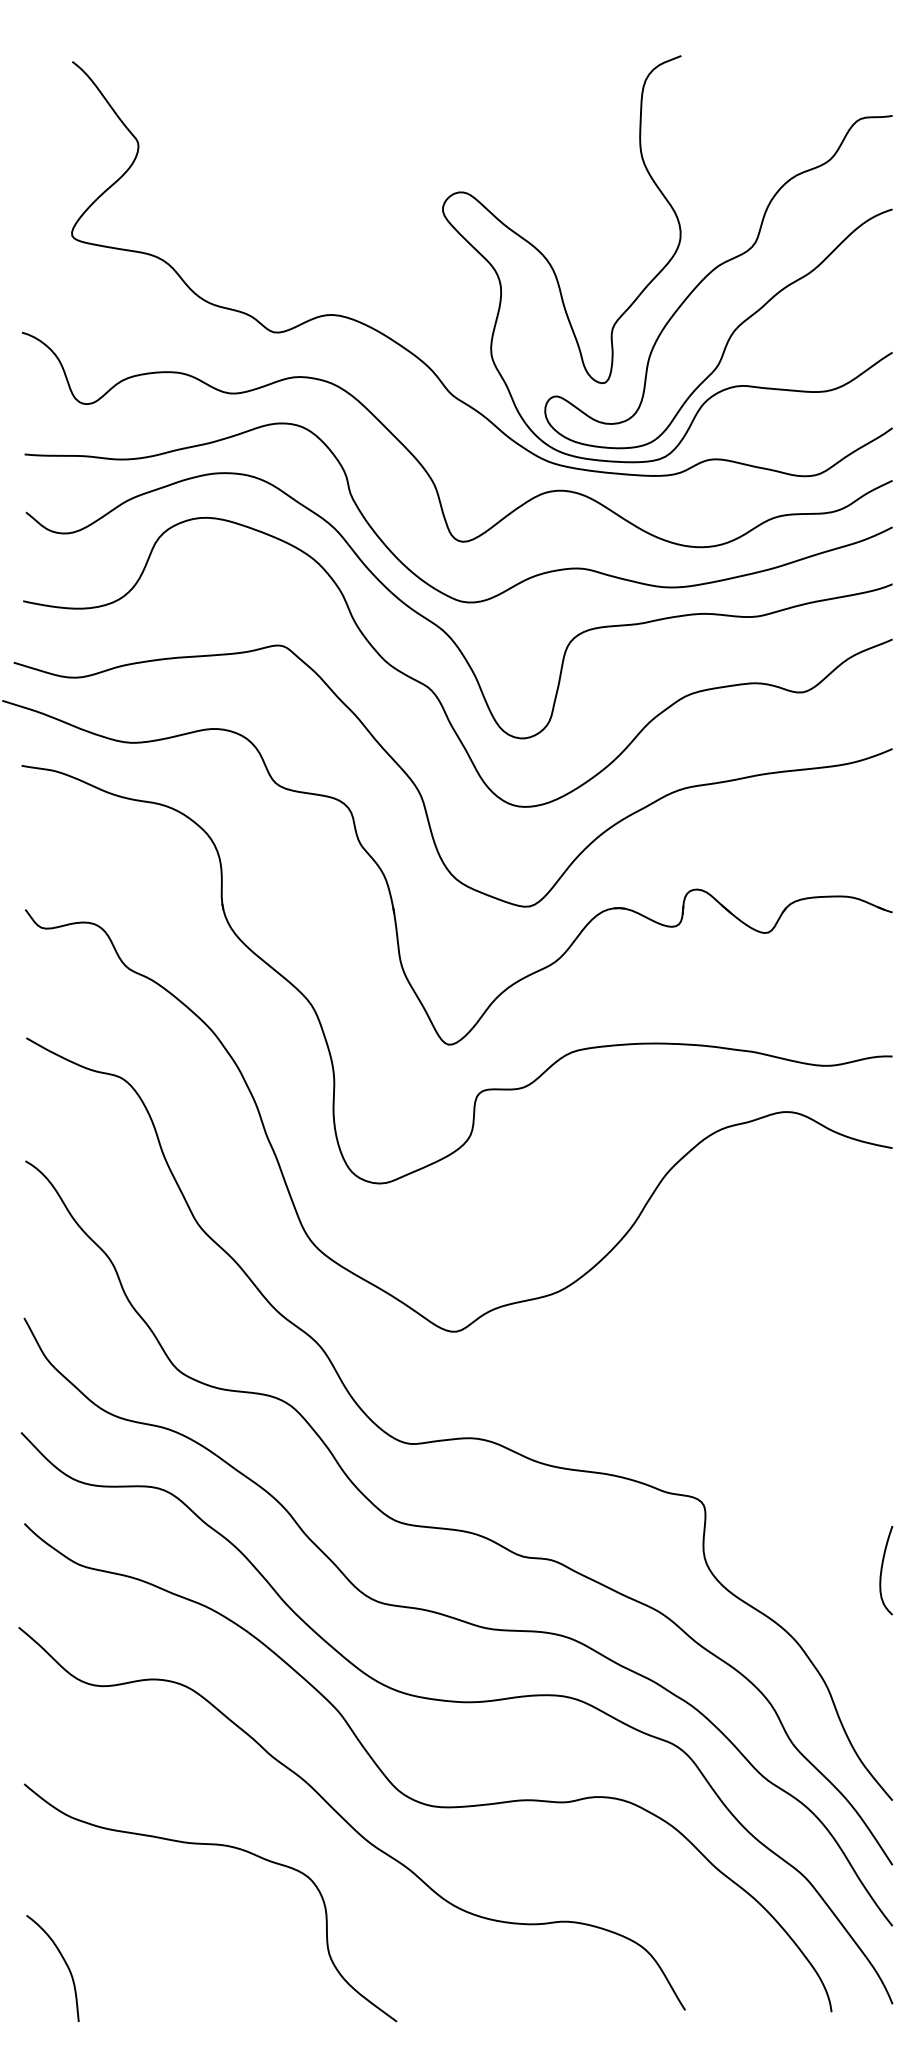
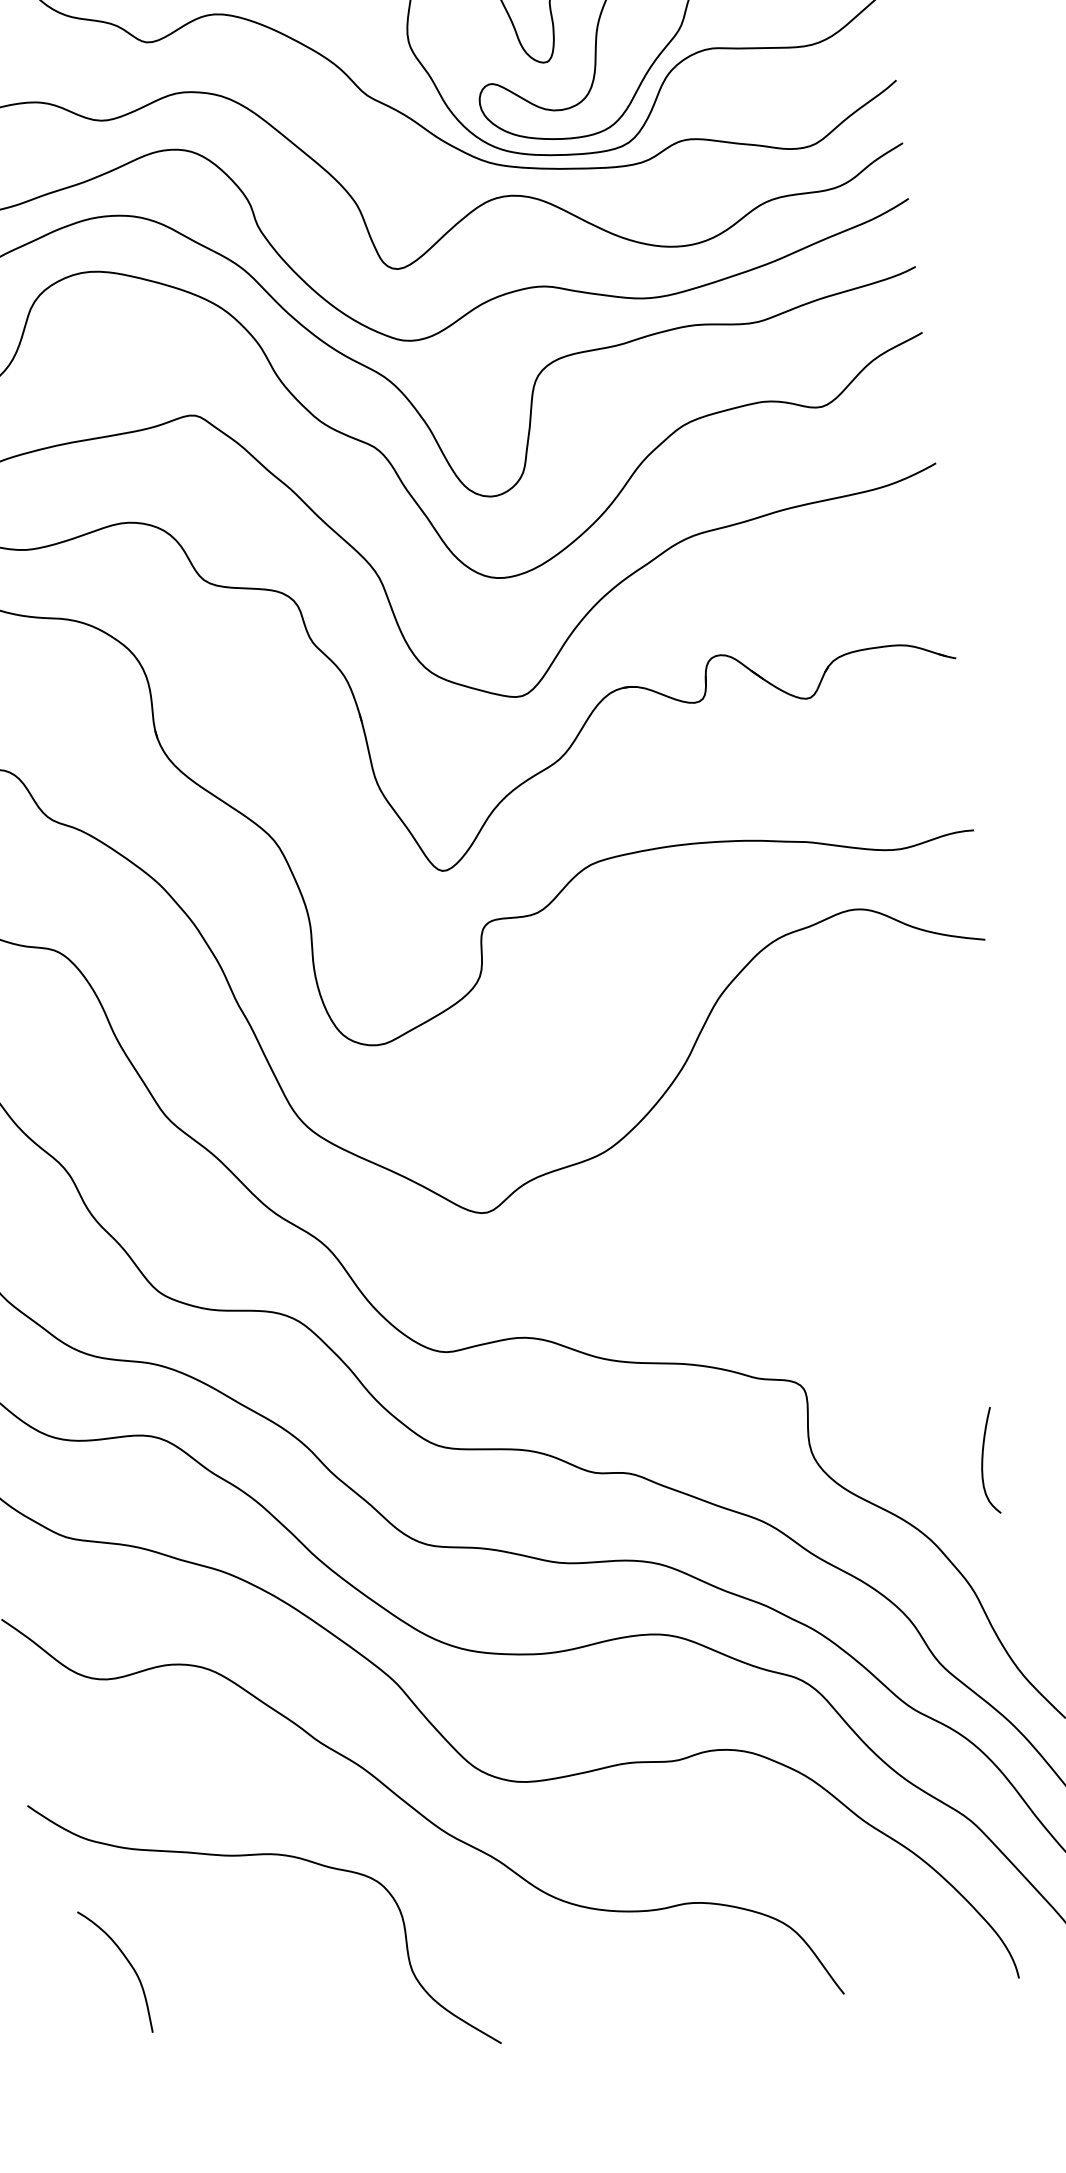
curve: (882, 1570) -> (983, 1461), moved
curve: (64, 1962) -> (128, 1963), moved

